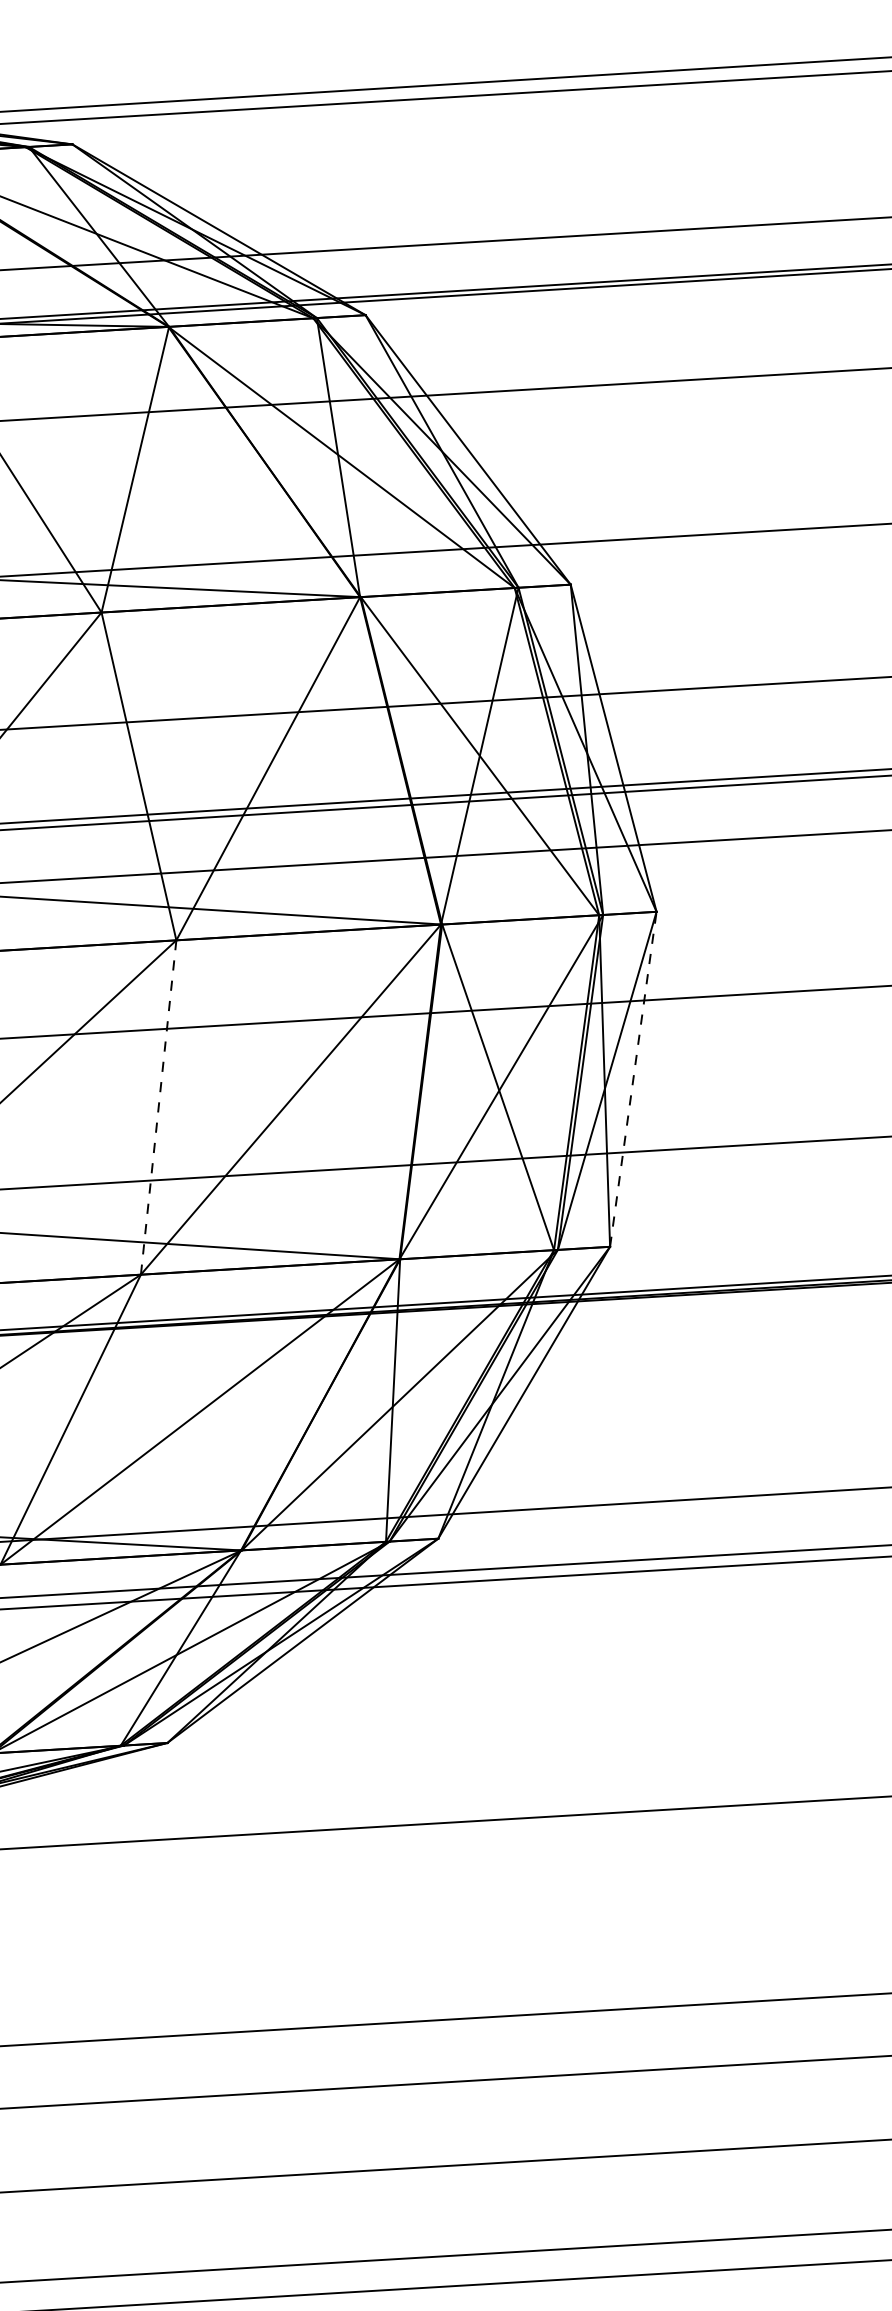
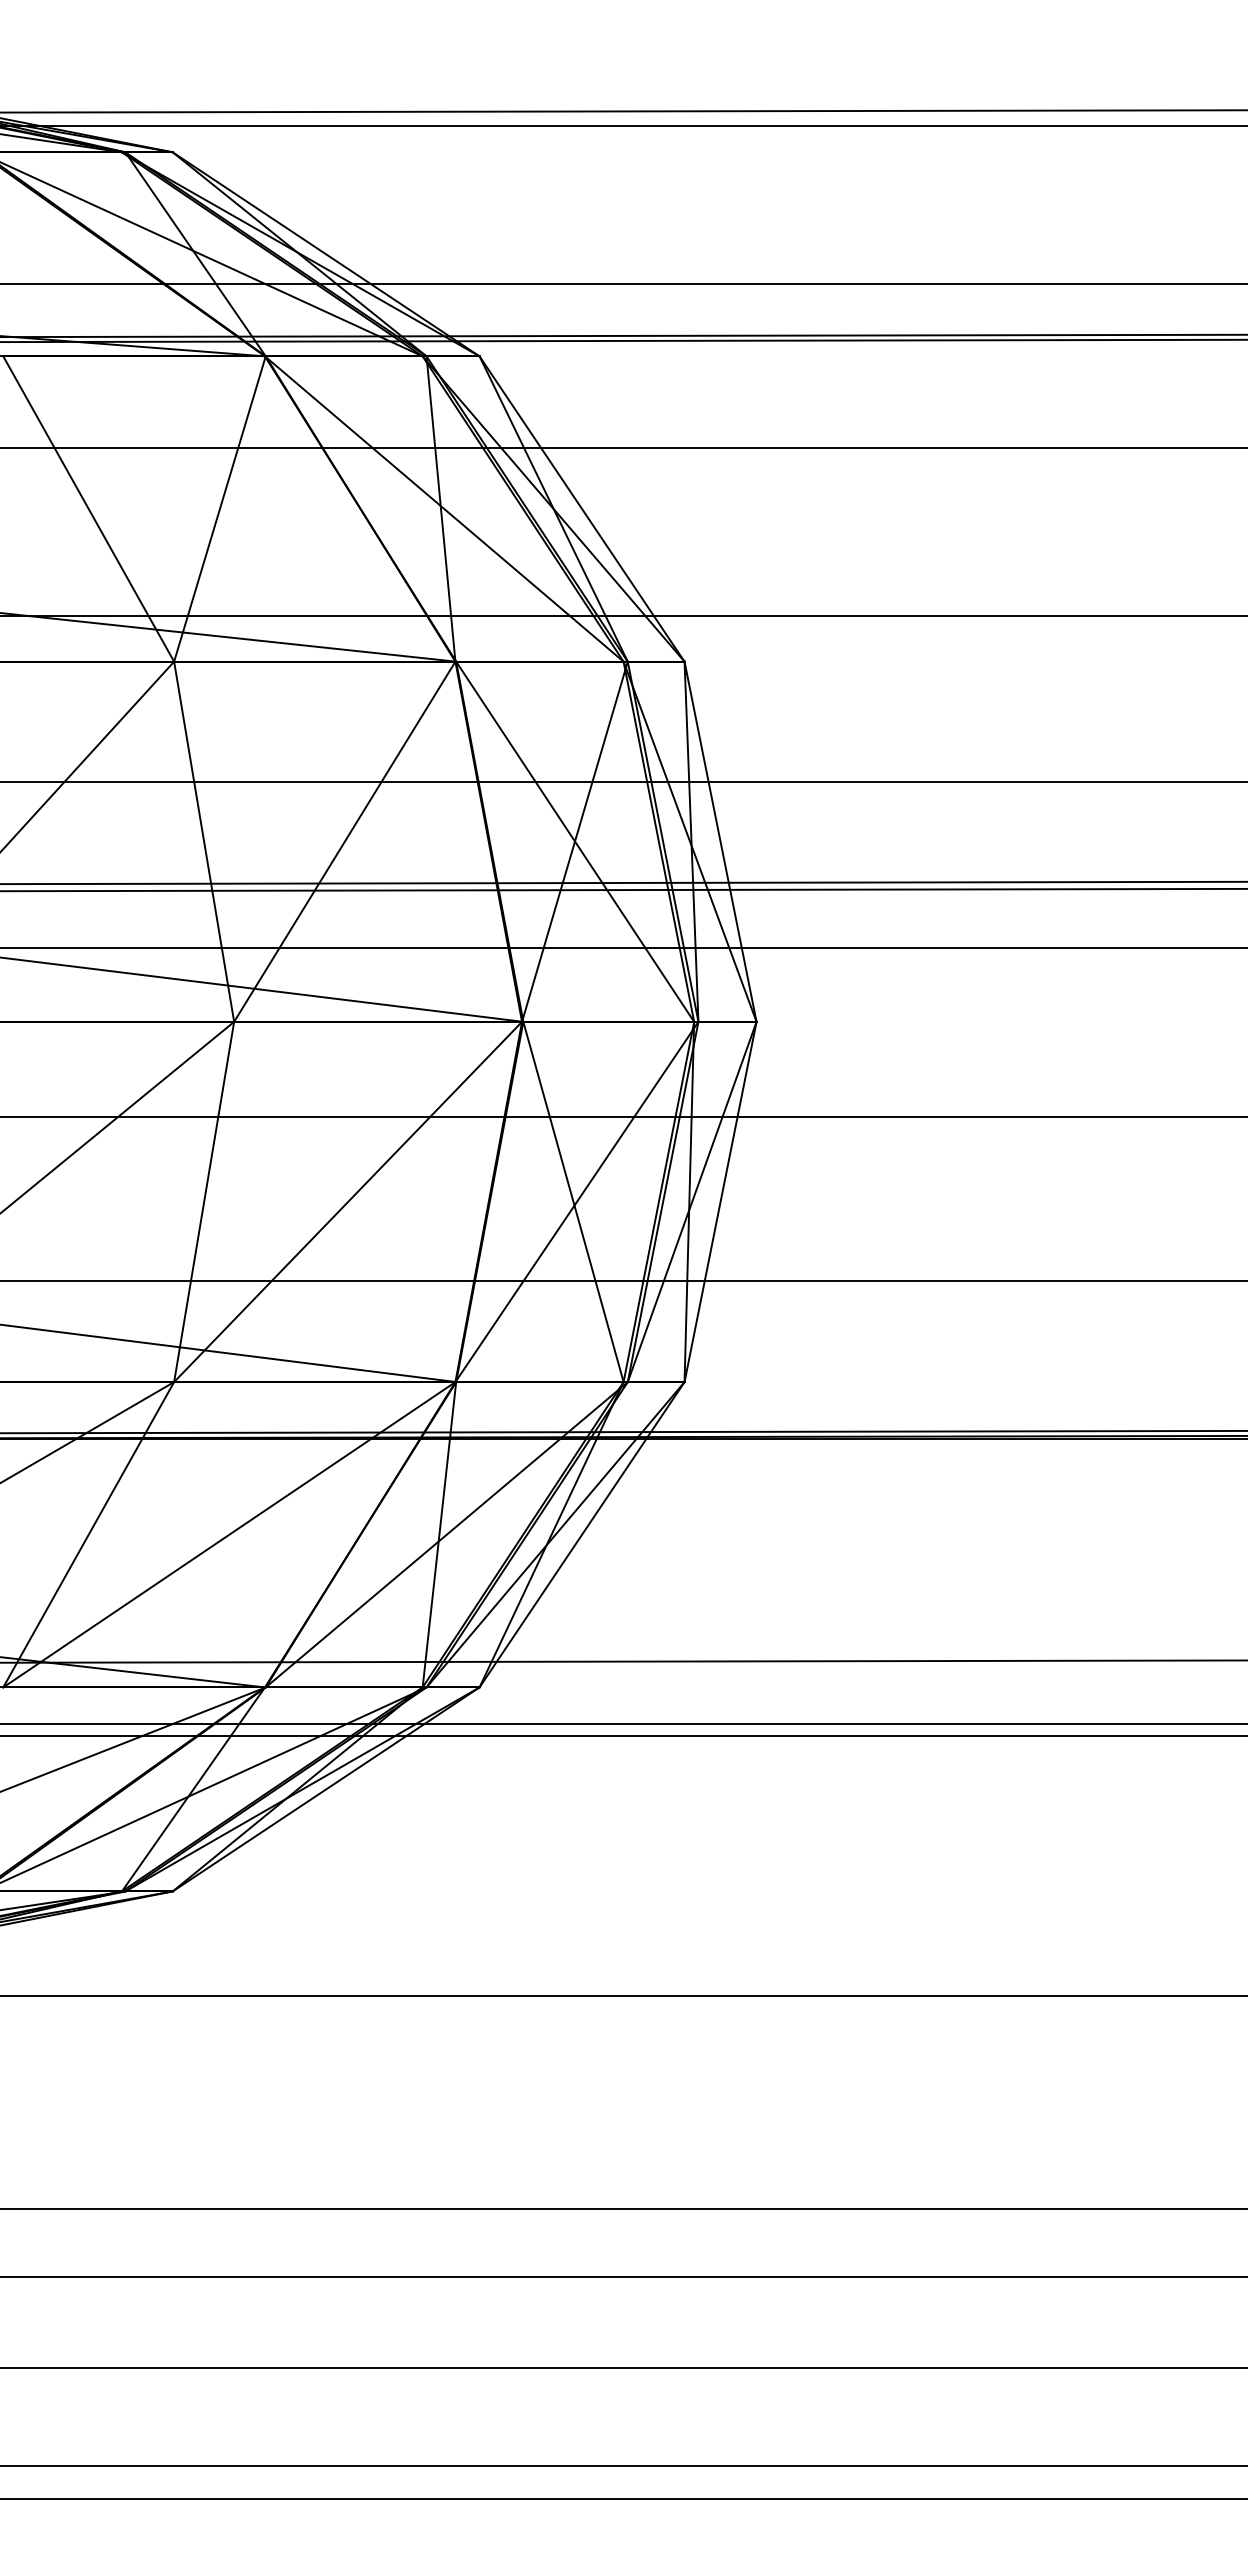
line: (633, 1078) -> (720, 1201), dashed -> solid
line: (158, 1107) -> (204, 1201), dashed -> solid

